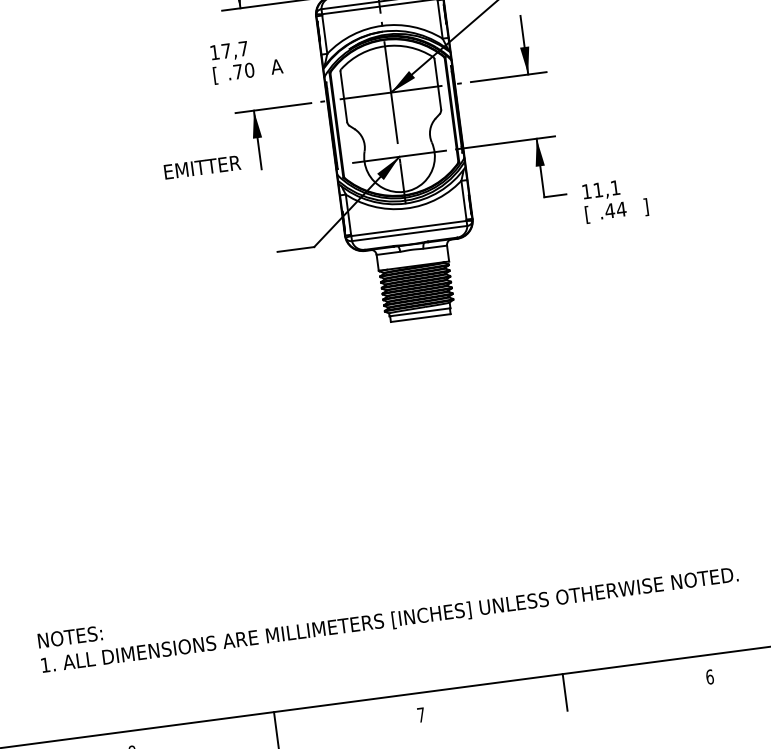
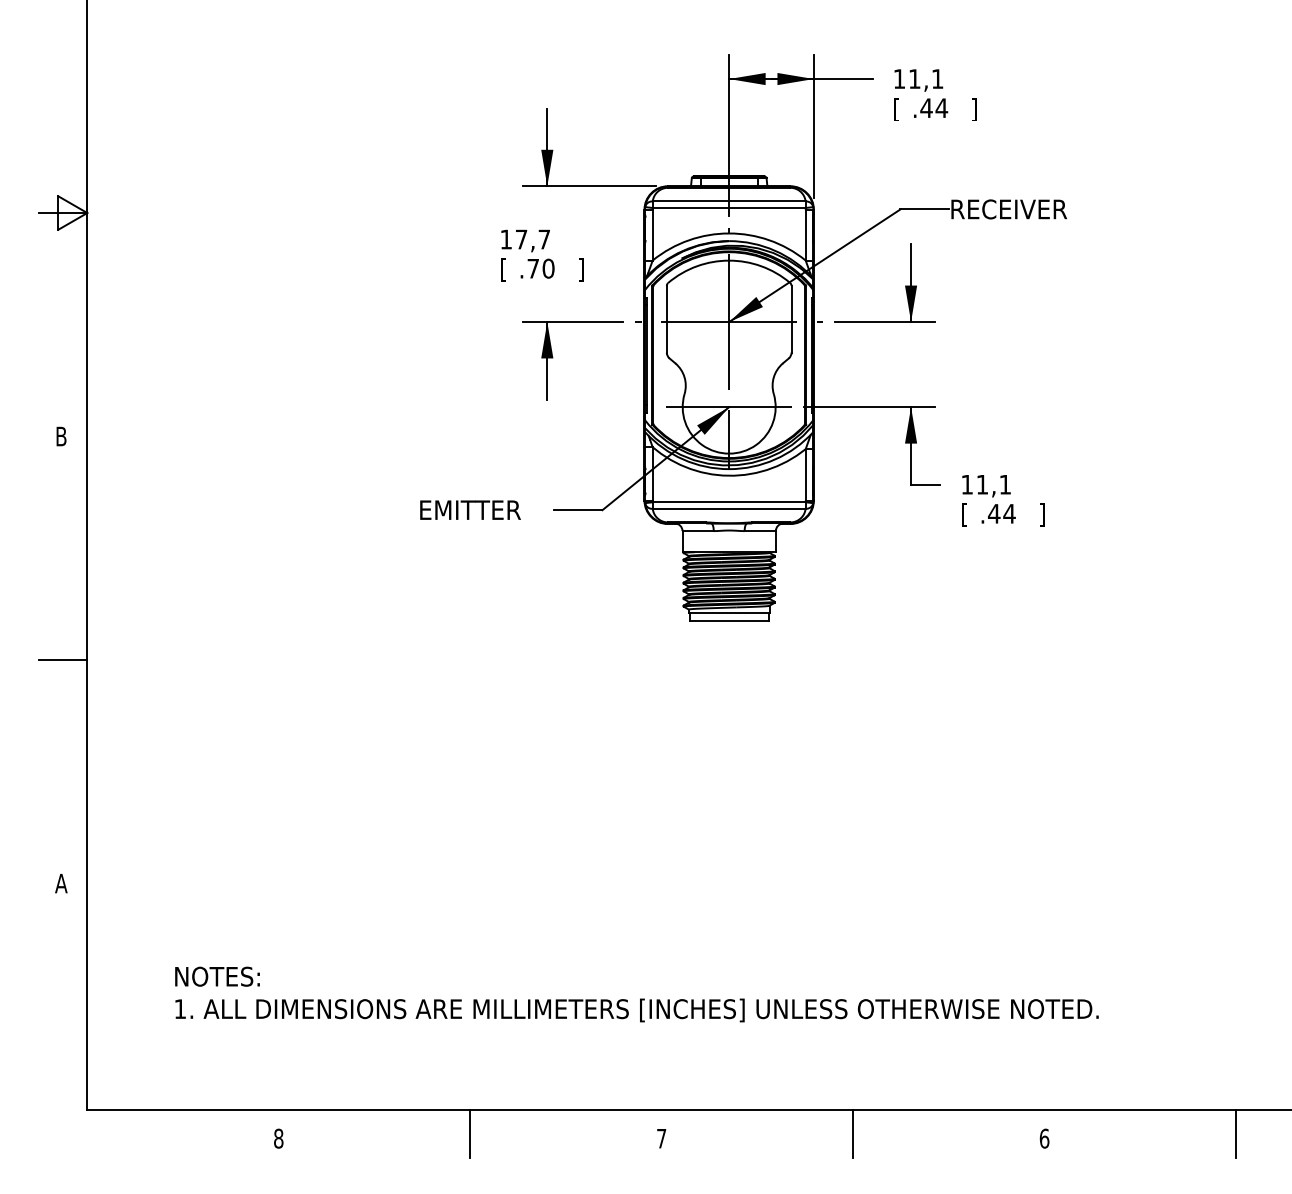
text: (276, 67) -> (584, 269), A -> ]
text: (202, 166) -> (470, 509), moved

